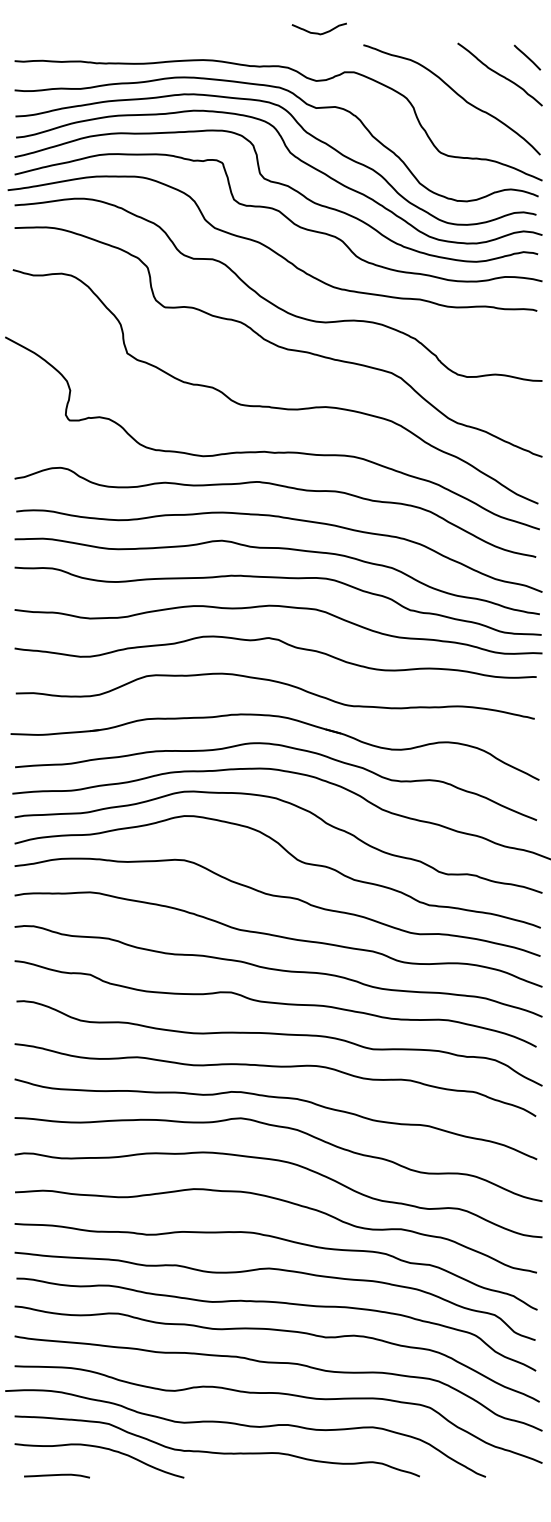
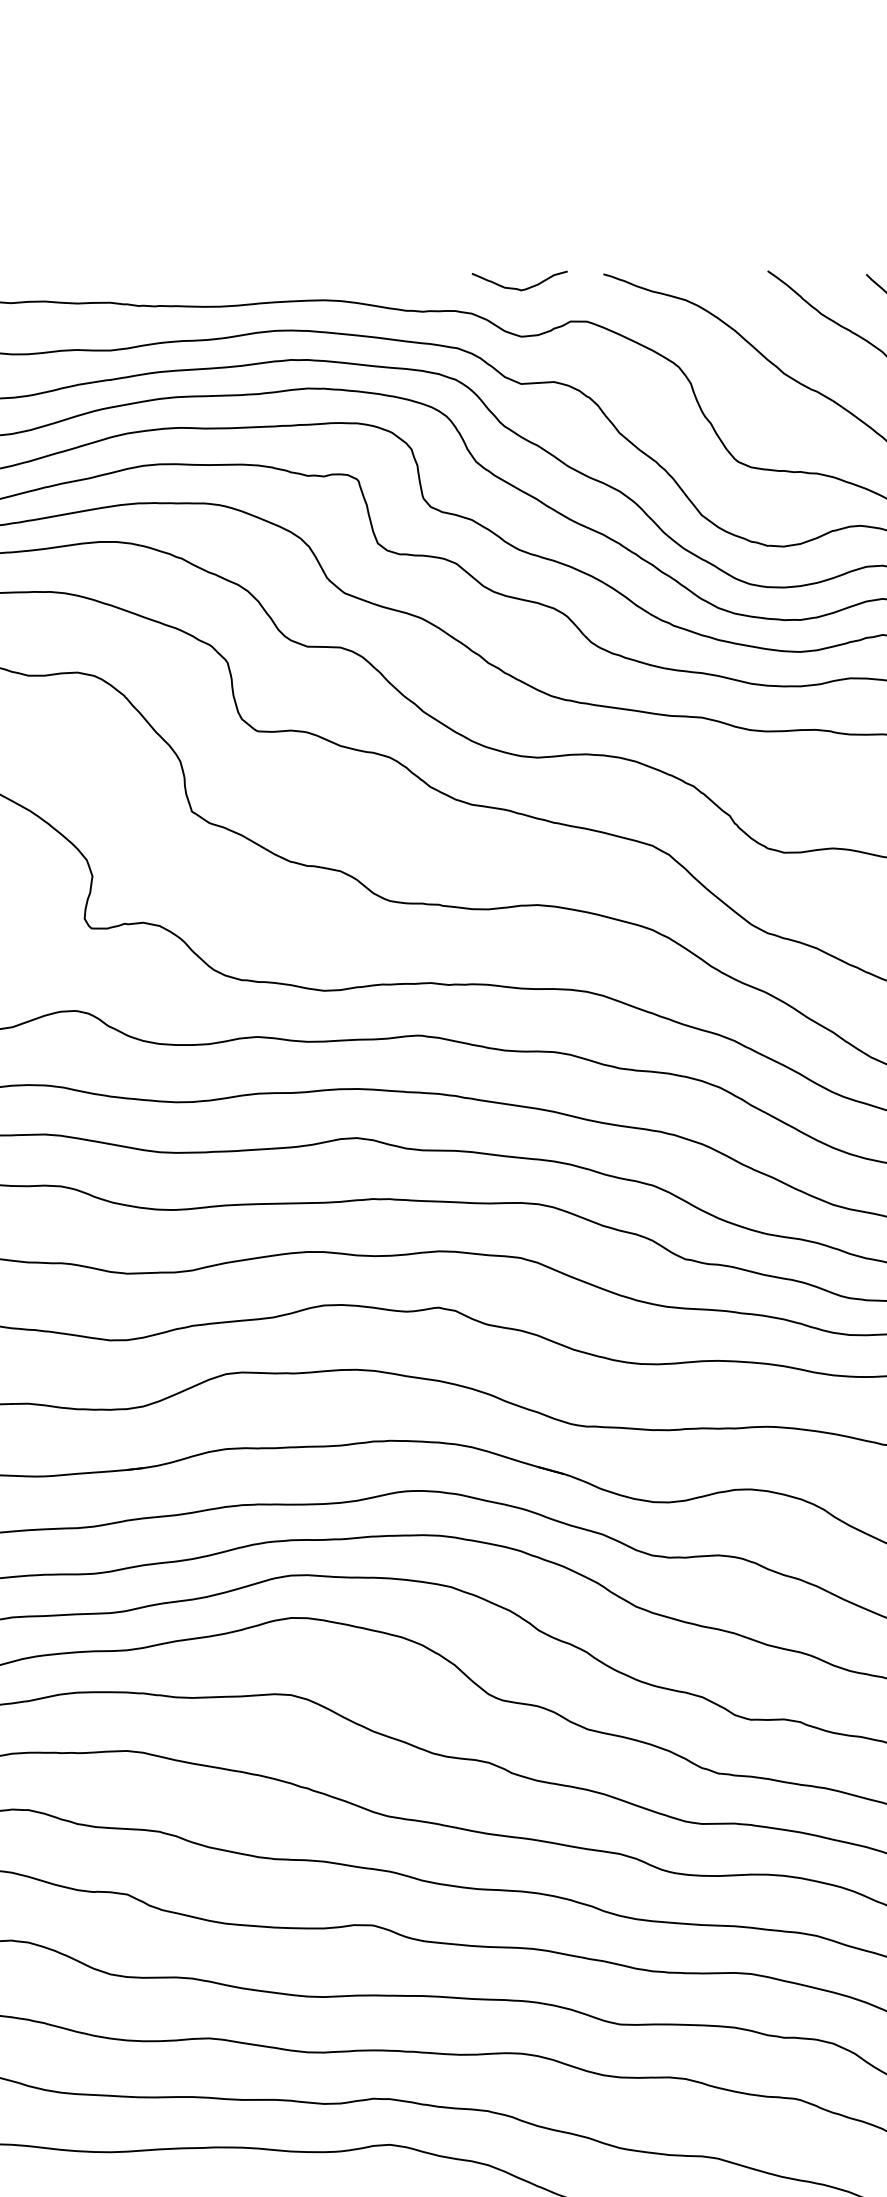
curve: (318, 32) -> (518, 287), moved

